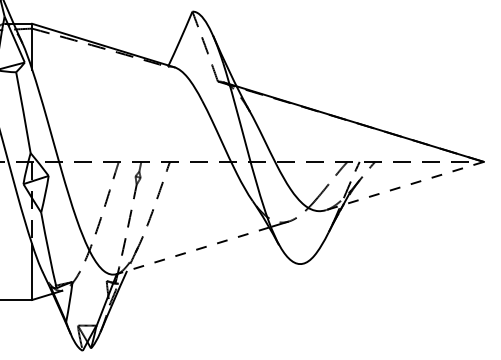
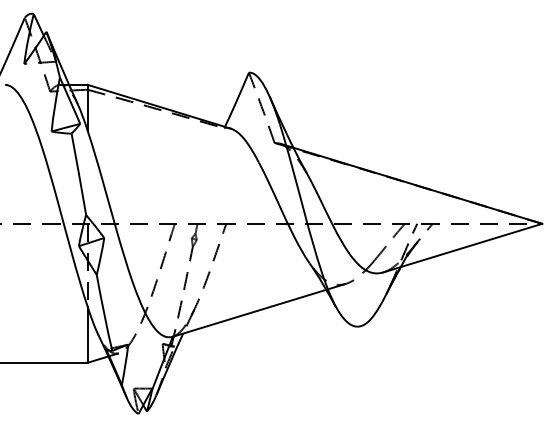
line: (404, 186) -> (462, 248), dashed -> solid
line: (192, 250) -> (249, 313), dashed -> solid

